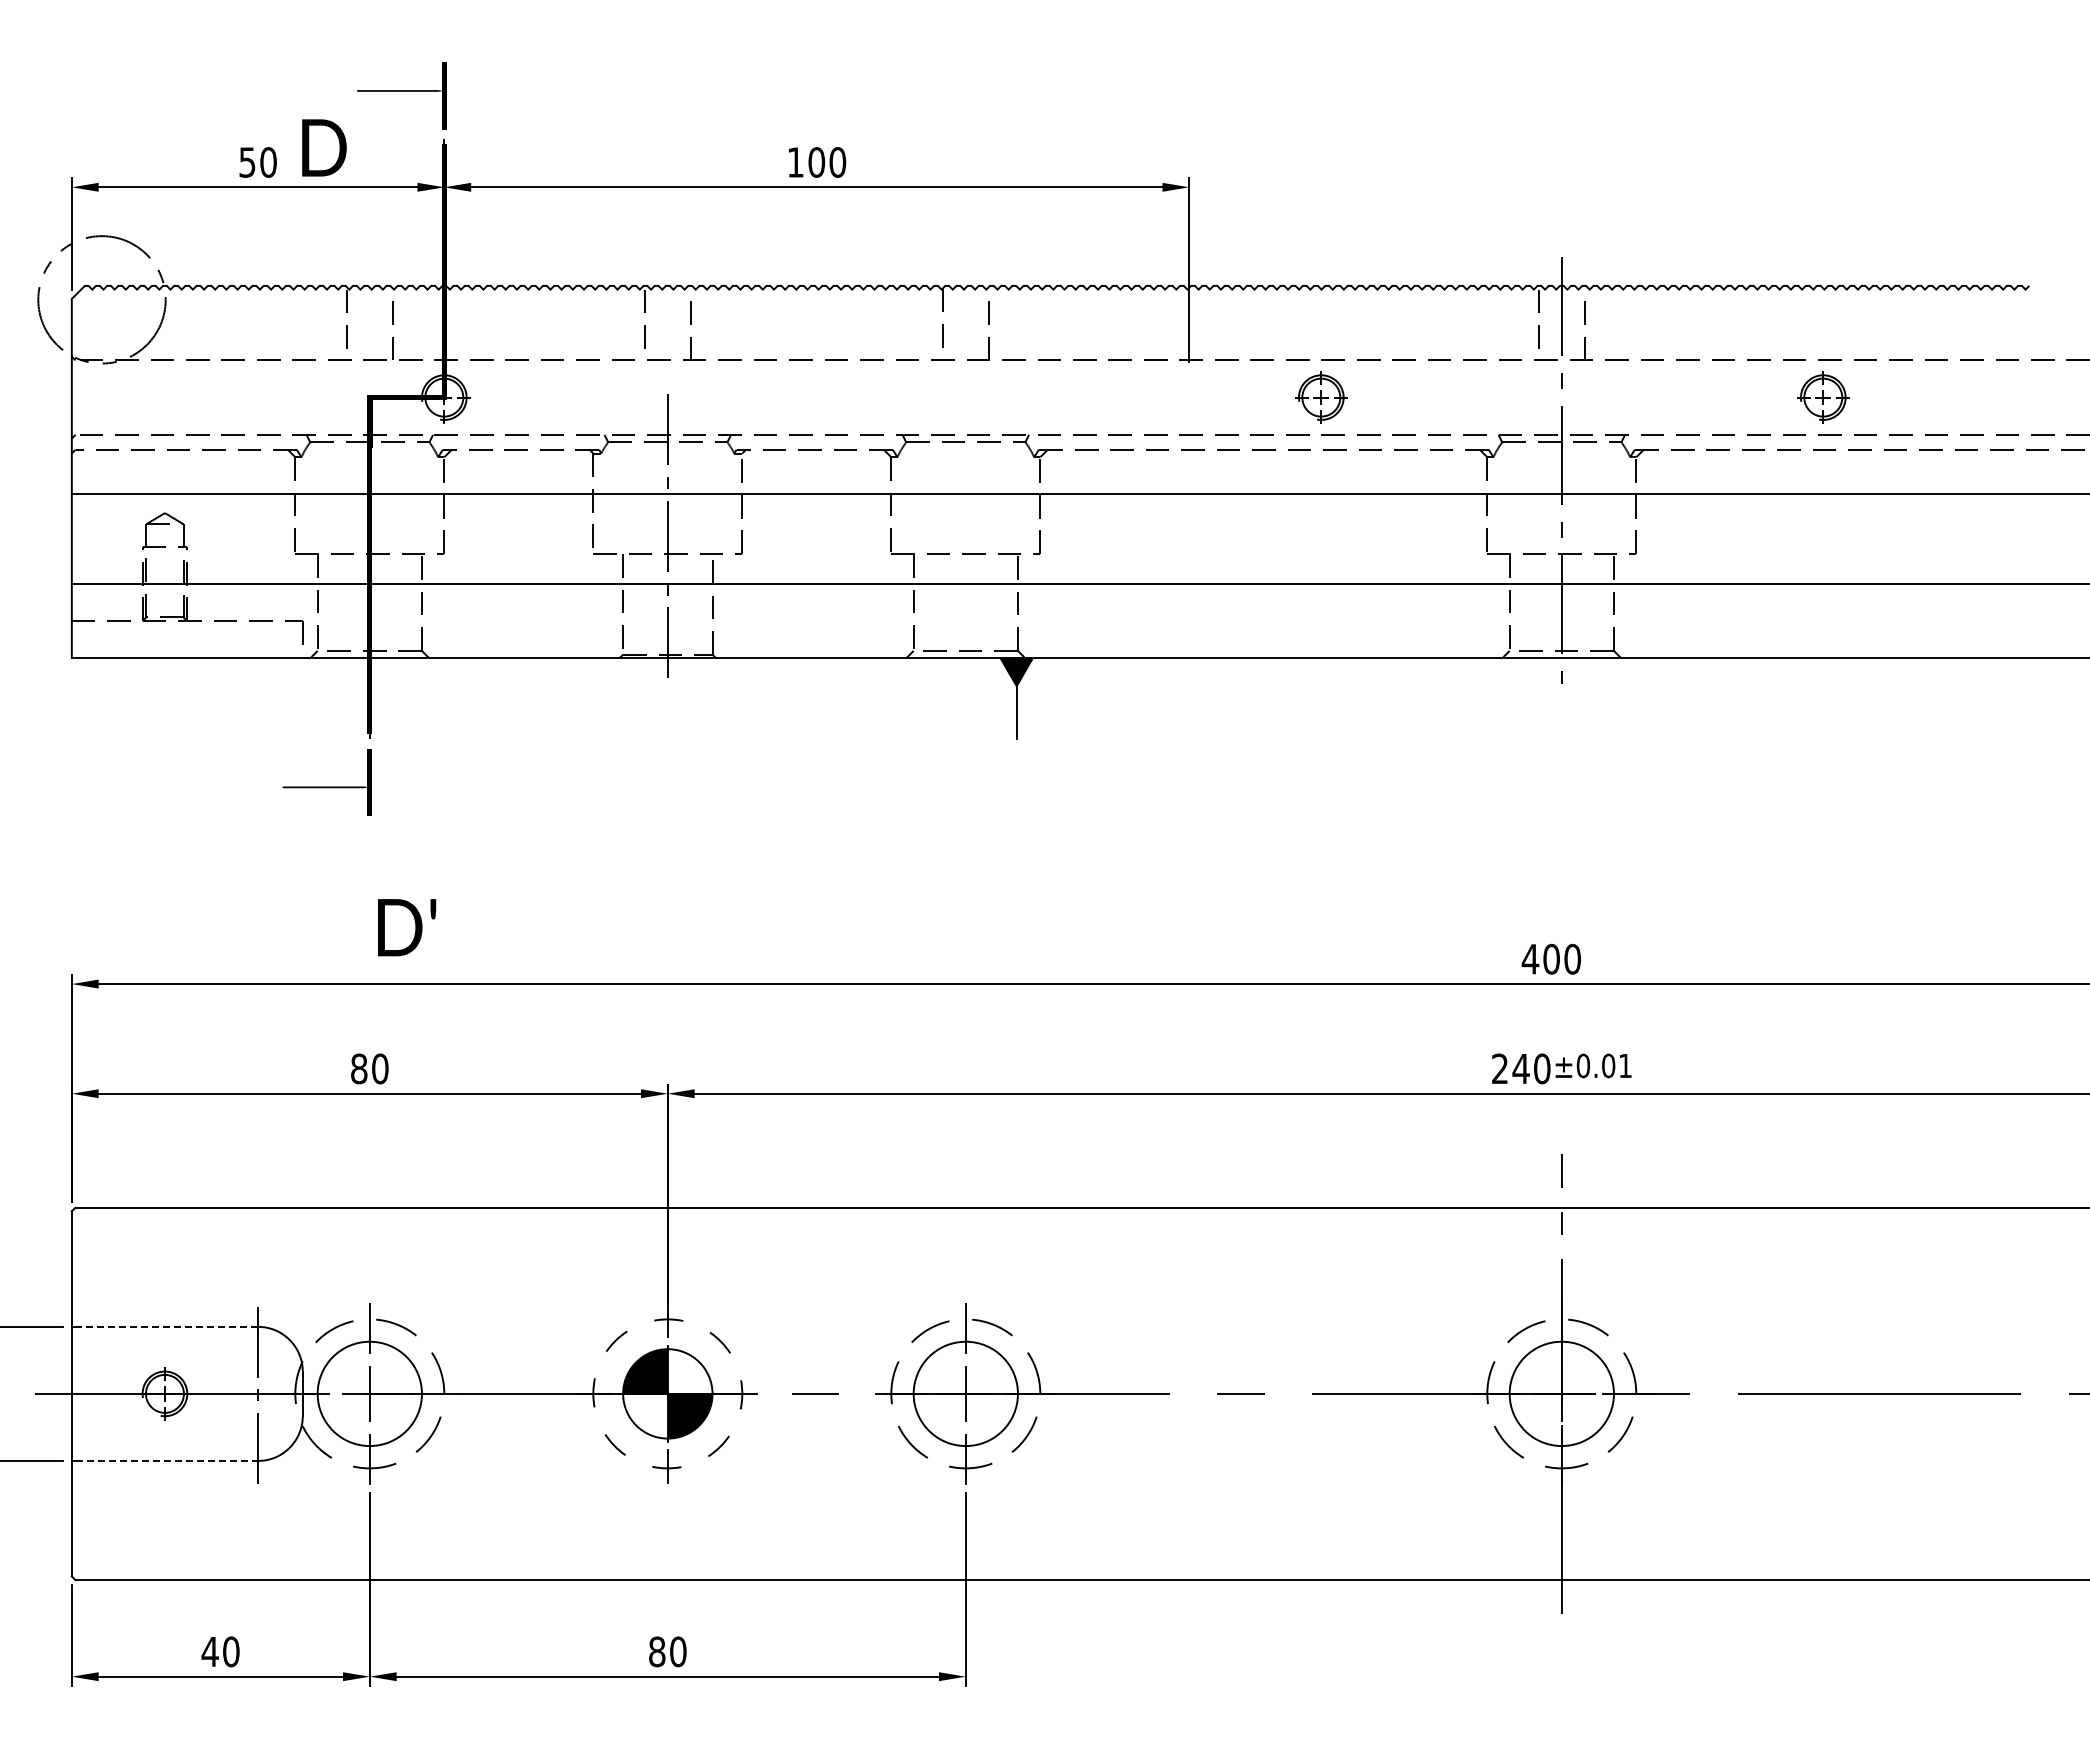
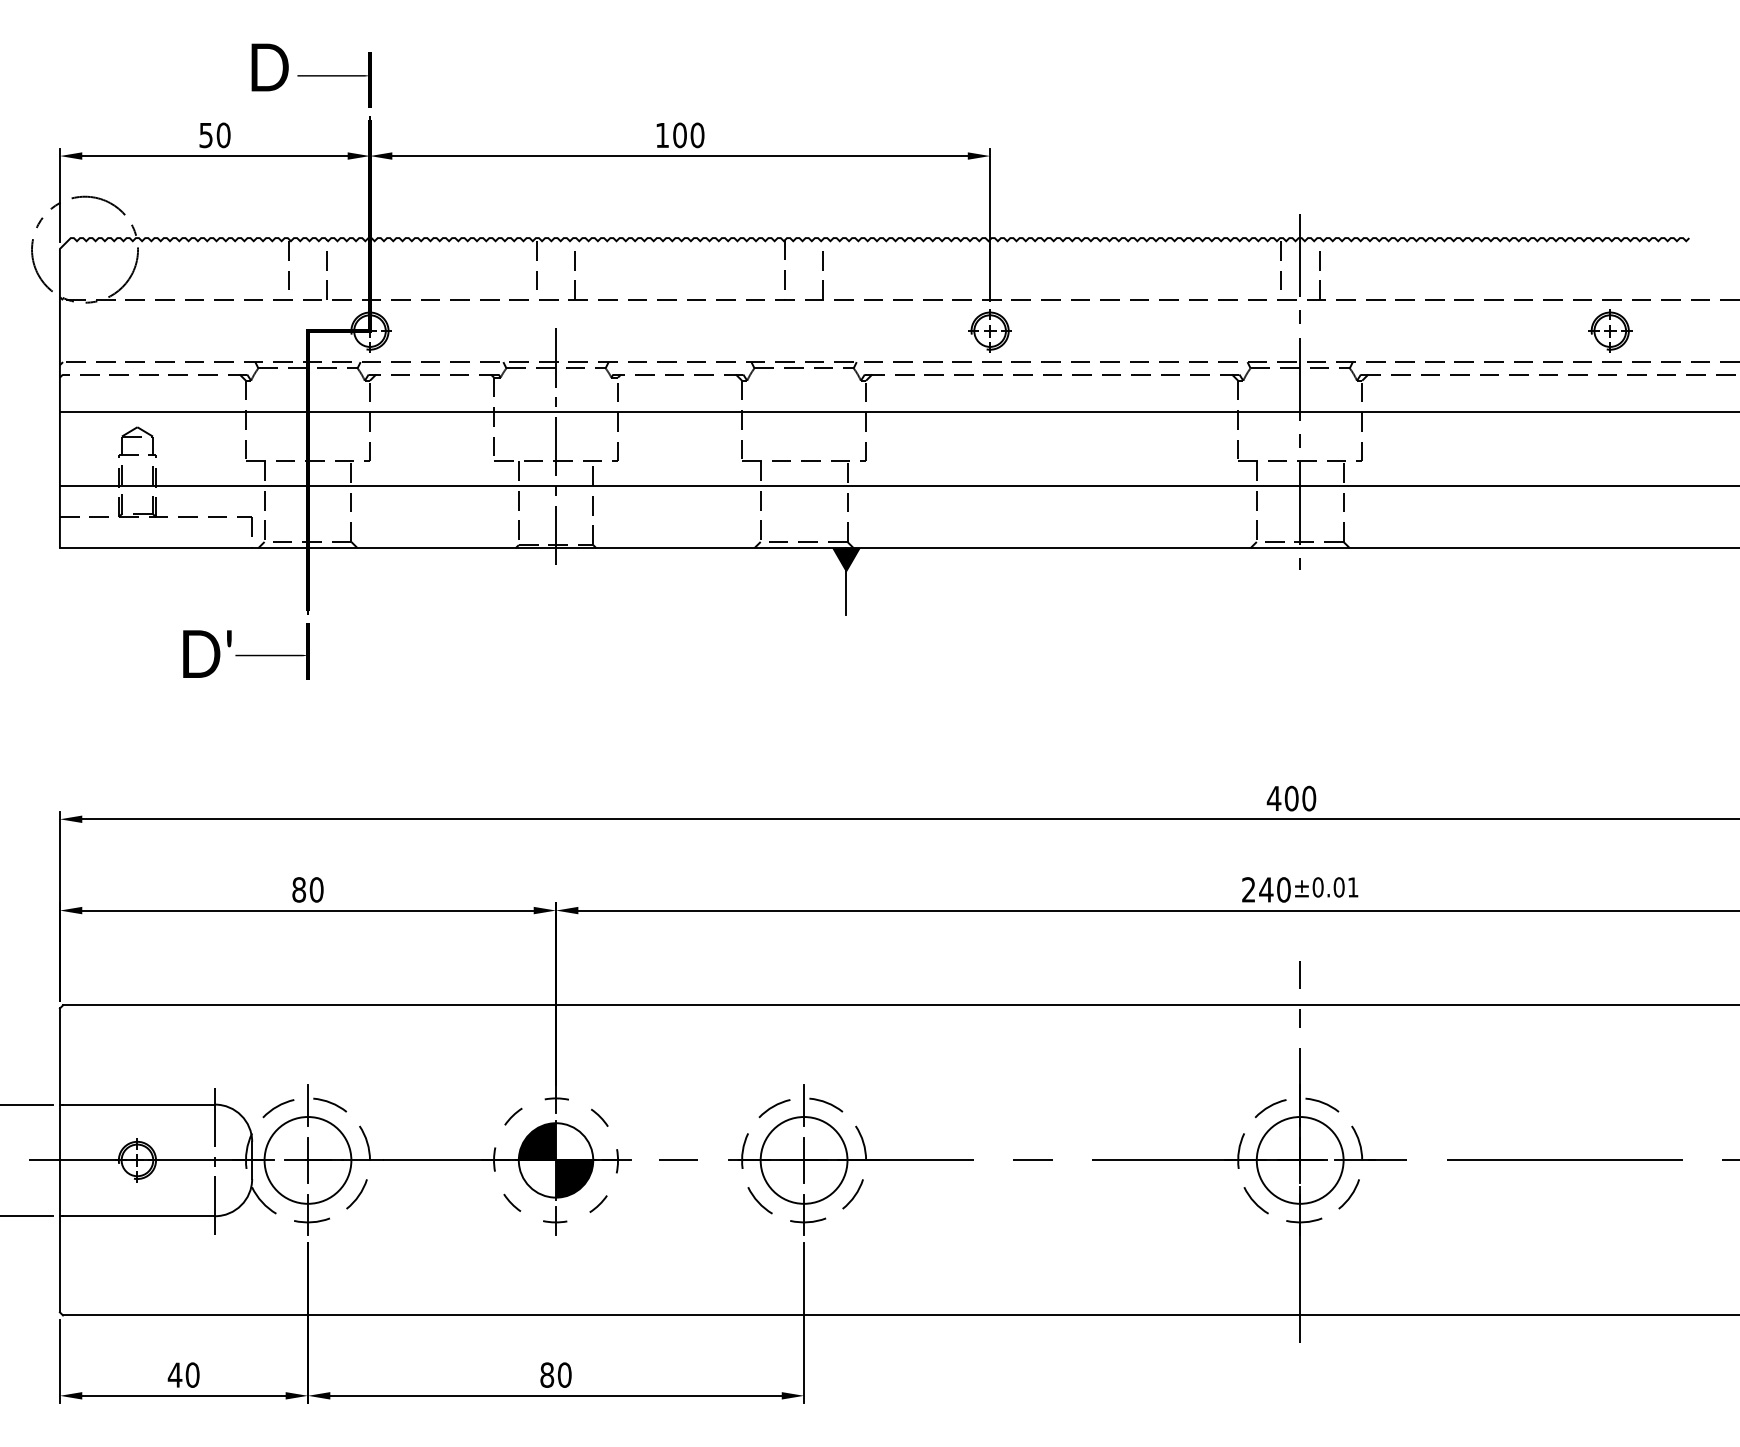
text: (324, 147) -> (270, 67), moved
part: (1321, 397) -> (990, 331), moved
part: (1823, 397) -> (1610, 331), moved
text: (407, 927) -> (207, 653), moved
line: (166, 1326) -> (138, 1104), dashed -> solid
line: (167, 1460) -> (139, 1215), dashed -> solid

